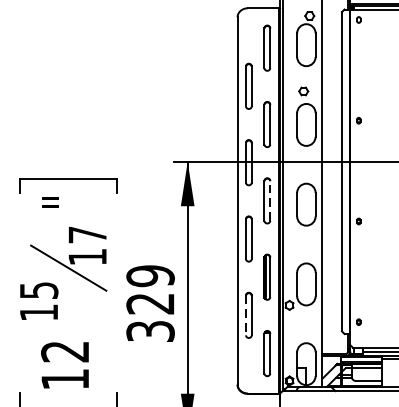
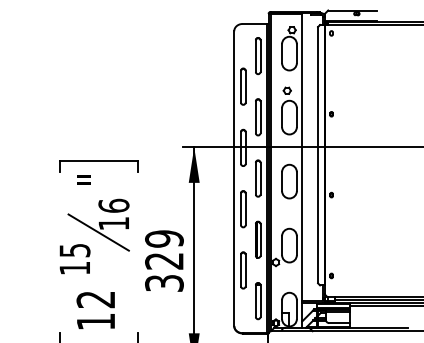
line: (270, 200) -> (260, 178), dashed -> solid
text: (87, 234) -> (113, 205), 17 -> 16
line: (245, 315) -> (240, 270), dashed -> solid

